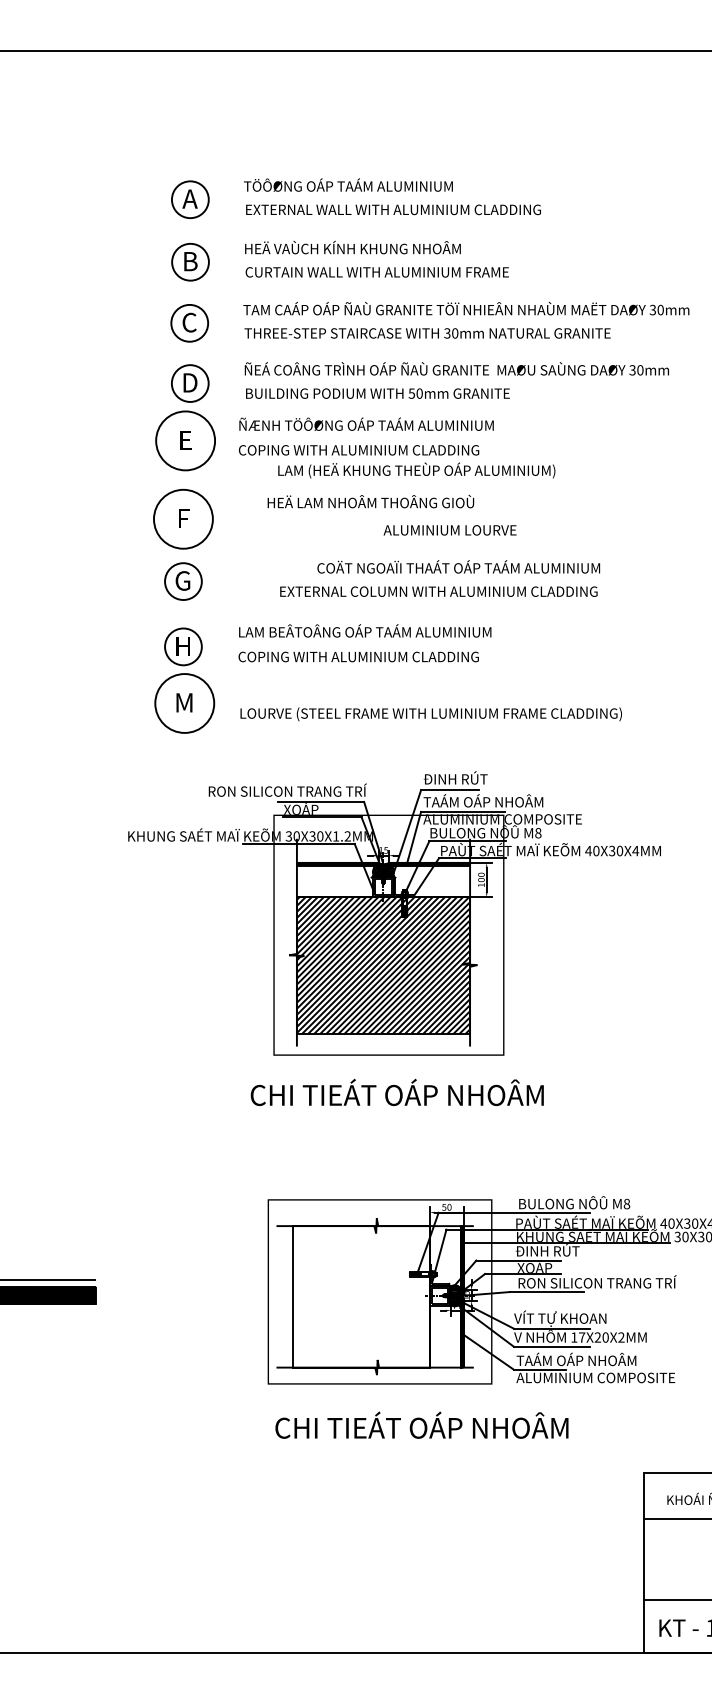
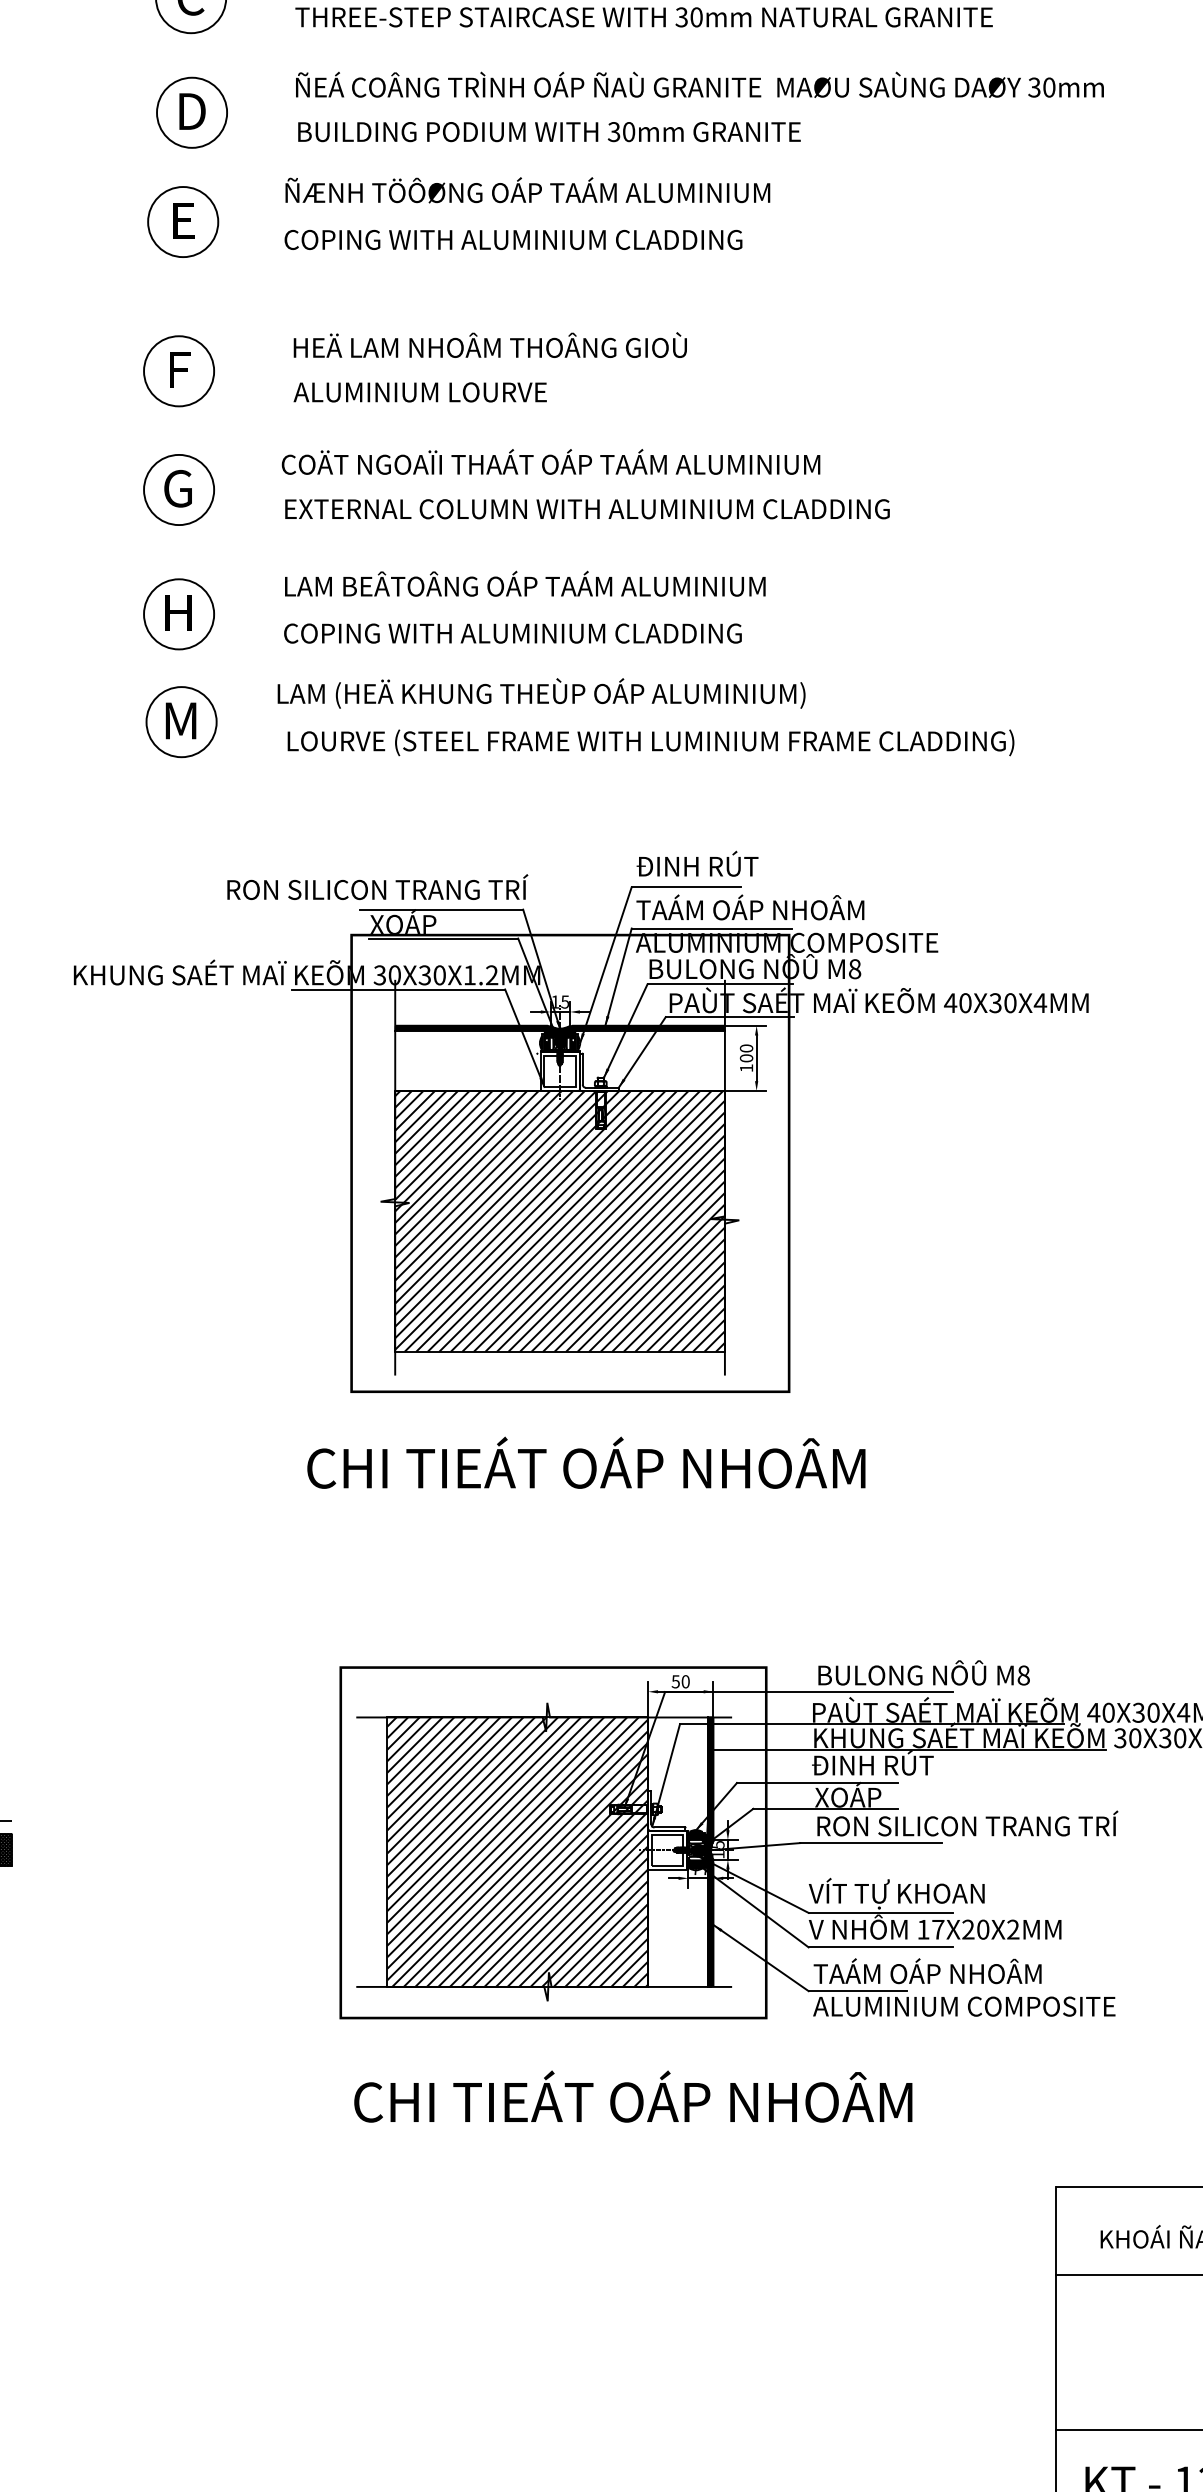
text: (411, 393) -> (613, 131), 50mm -> 30mm
circle: (185, 440) -> (182, 221), size x0.62
text: (416, 470) -> (541, 693), moved
text: (370, 501) -> (489, 345), moved
circle: (183, 518) -> (179, 369), size x0.62
text: (449, 530) -> (419, 392), moved
text: (458, 566) -> (550, 461), moved
text: (438, 591) -> (586, 508), moved
circle: (184, 703) -> (181, 722), size x0.62
hatch: (360, 1296) -> (516, 1851), added

